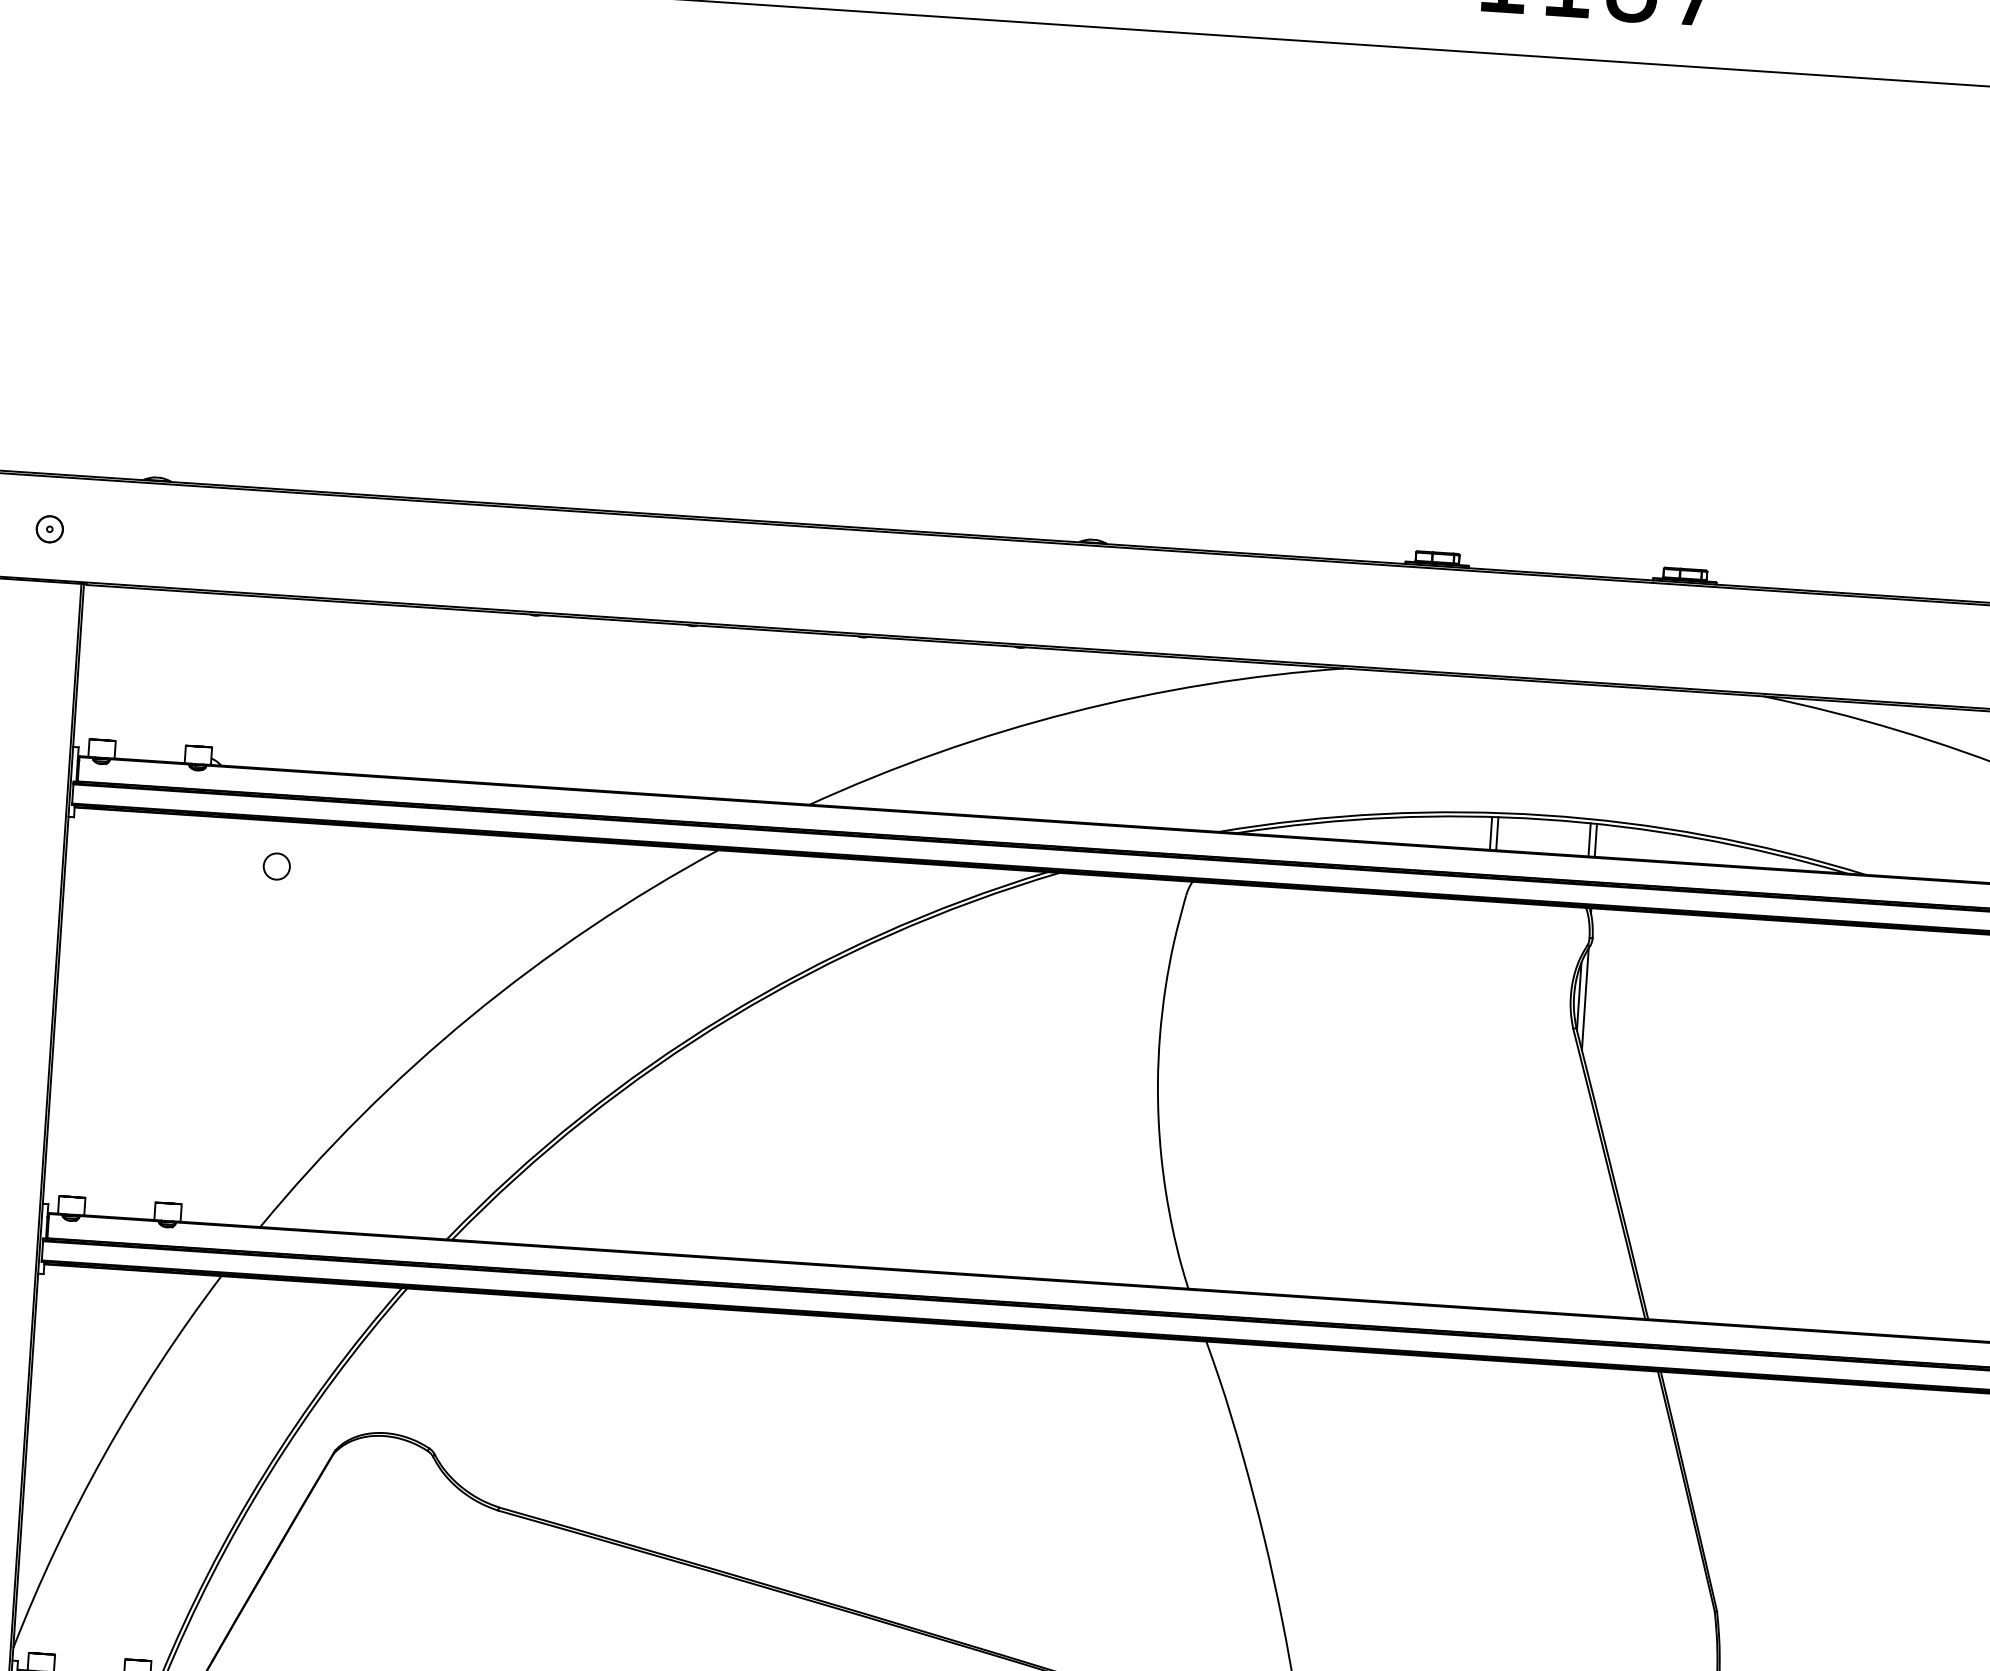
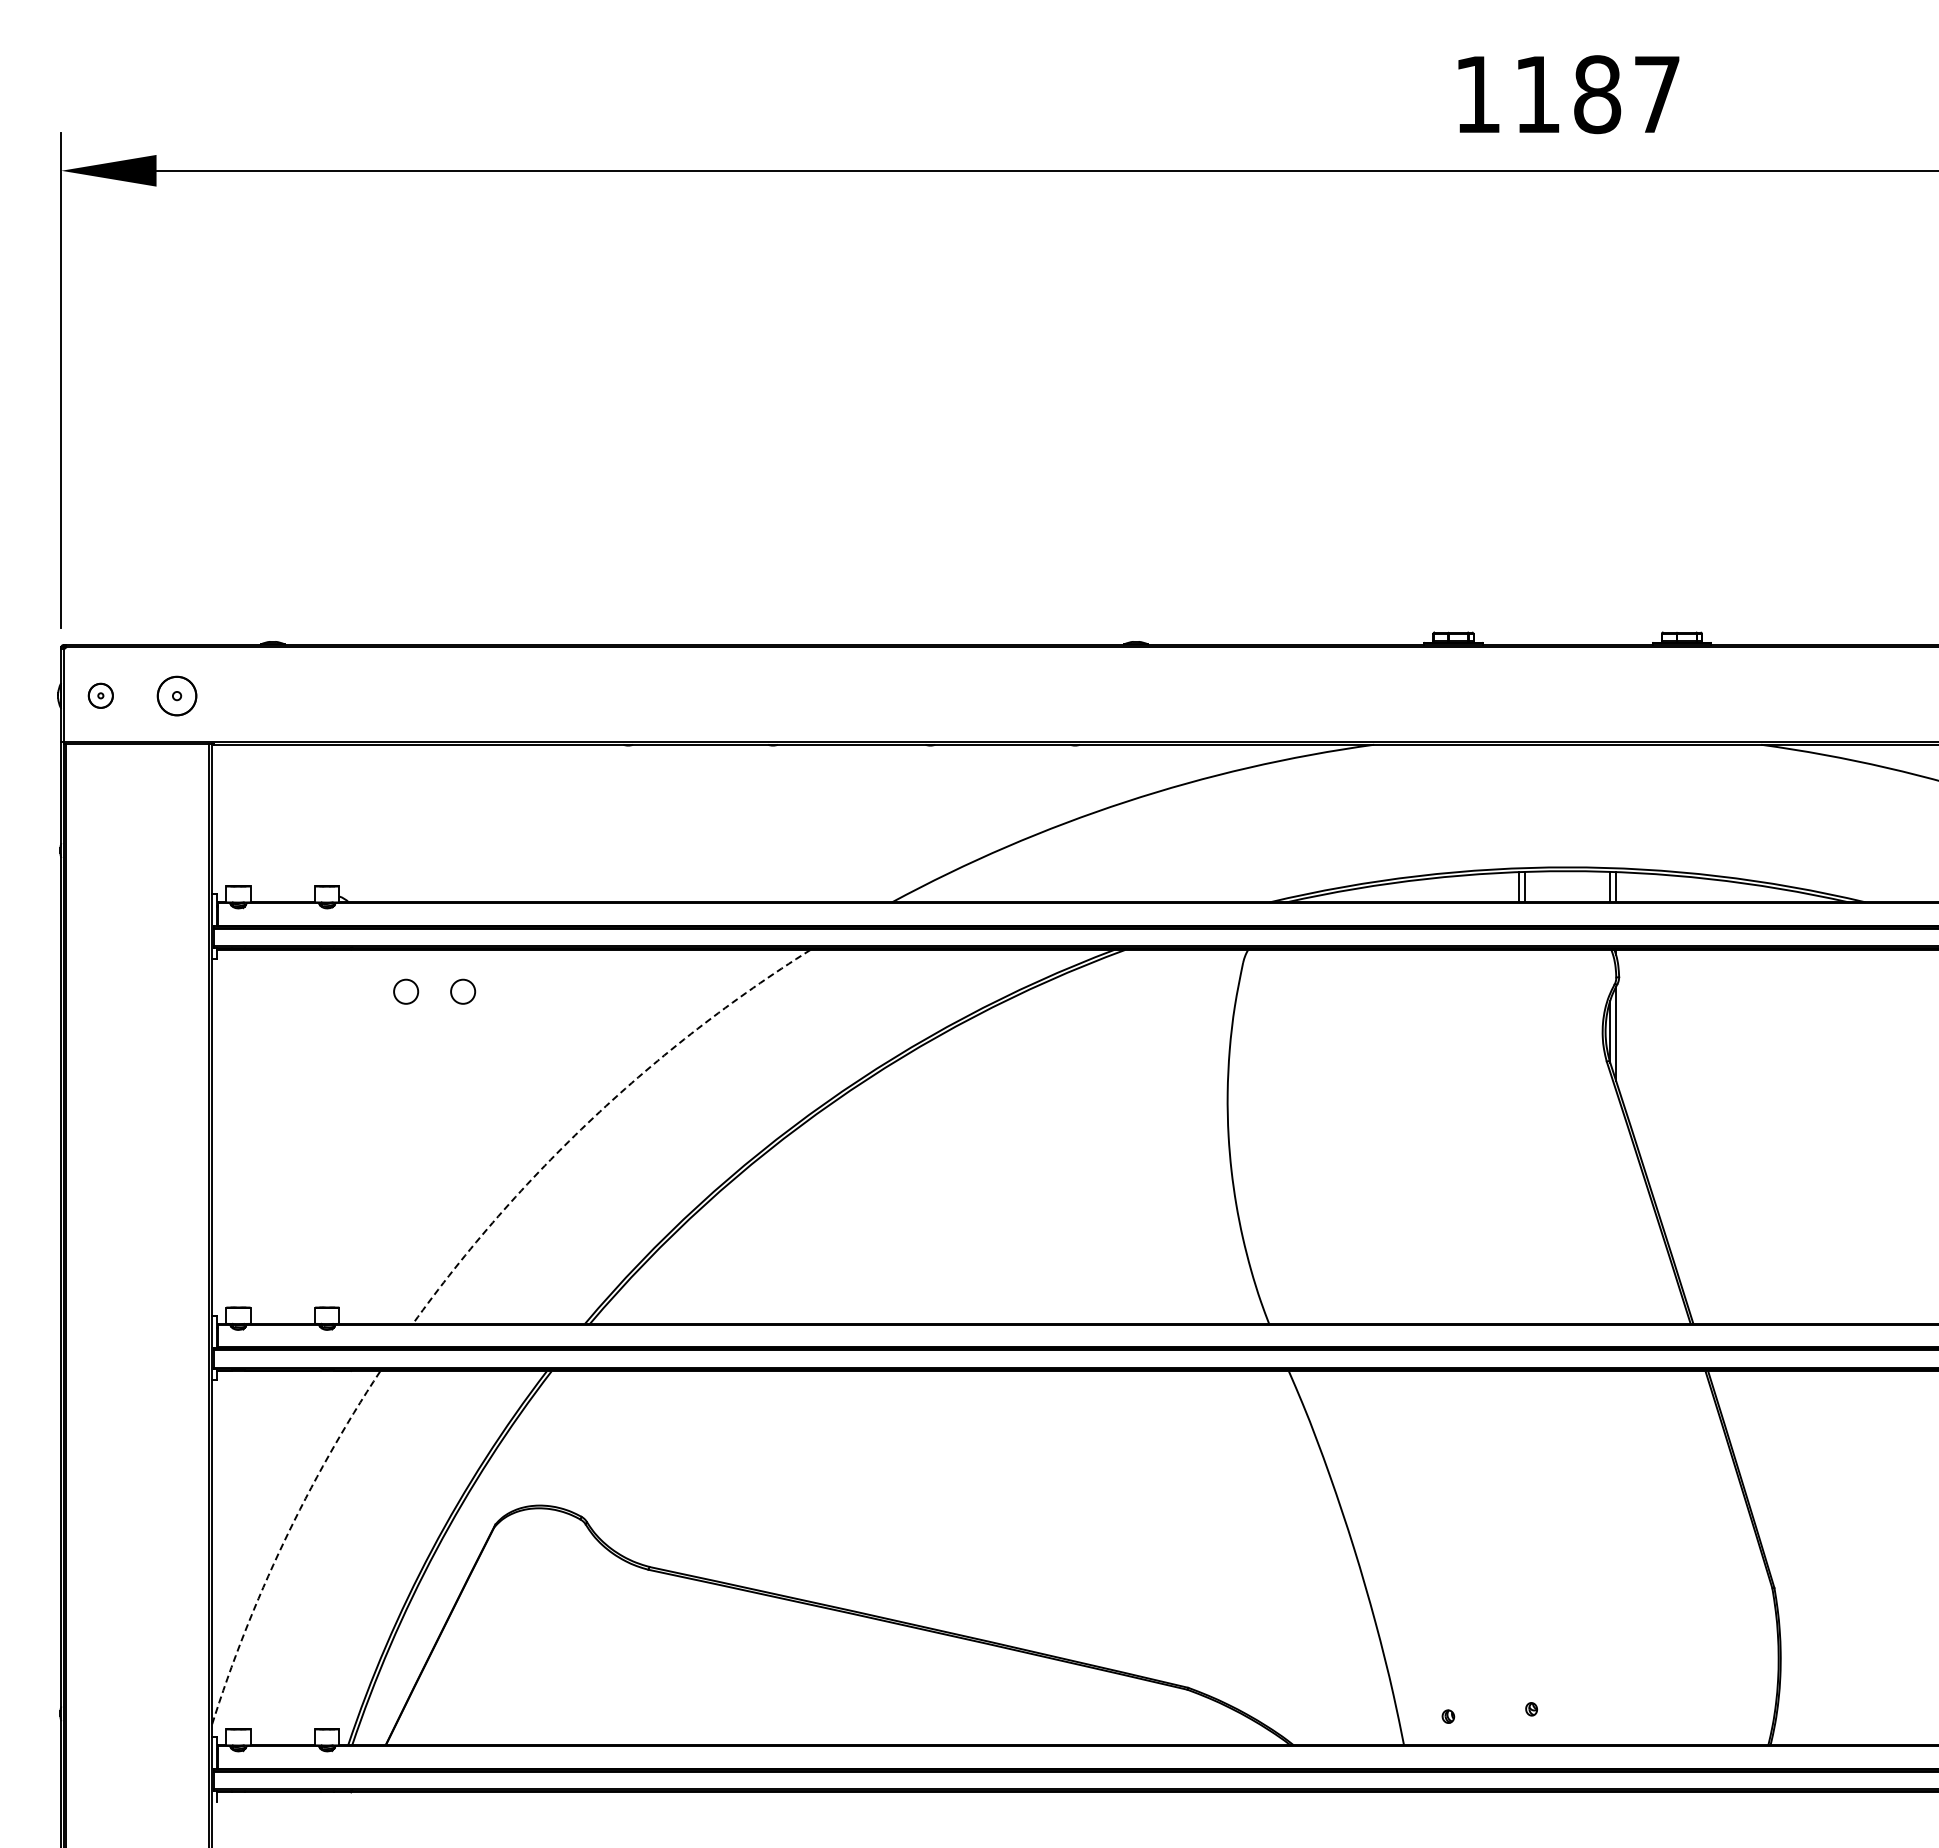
part: (49, 528) -> (176, 695), size x1.6
circle: (339, 870) -> (463, 991), added
arc: (470, 1016) -> (593, 1117), solid -> dashed
arc: (104, 1454) -> (283, 1542), solid -> dashed

